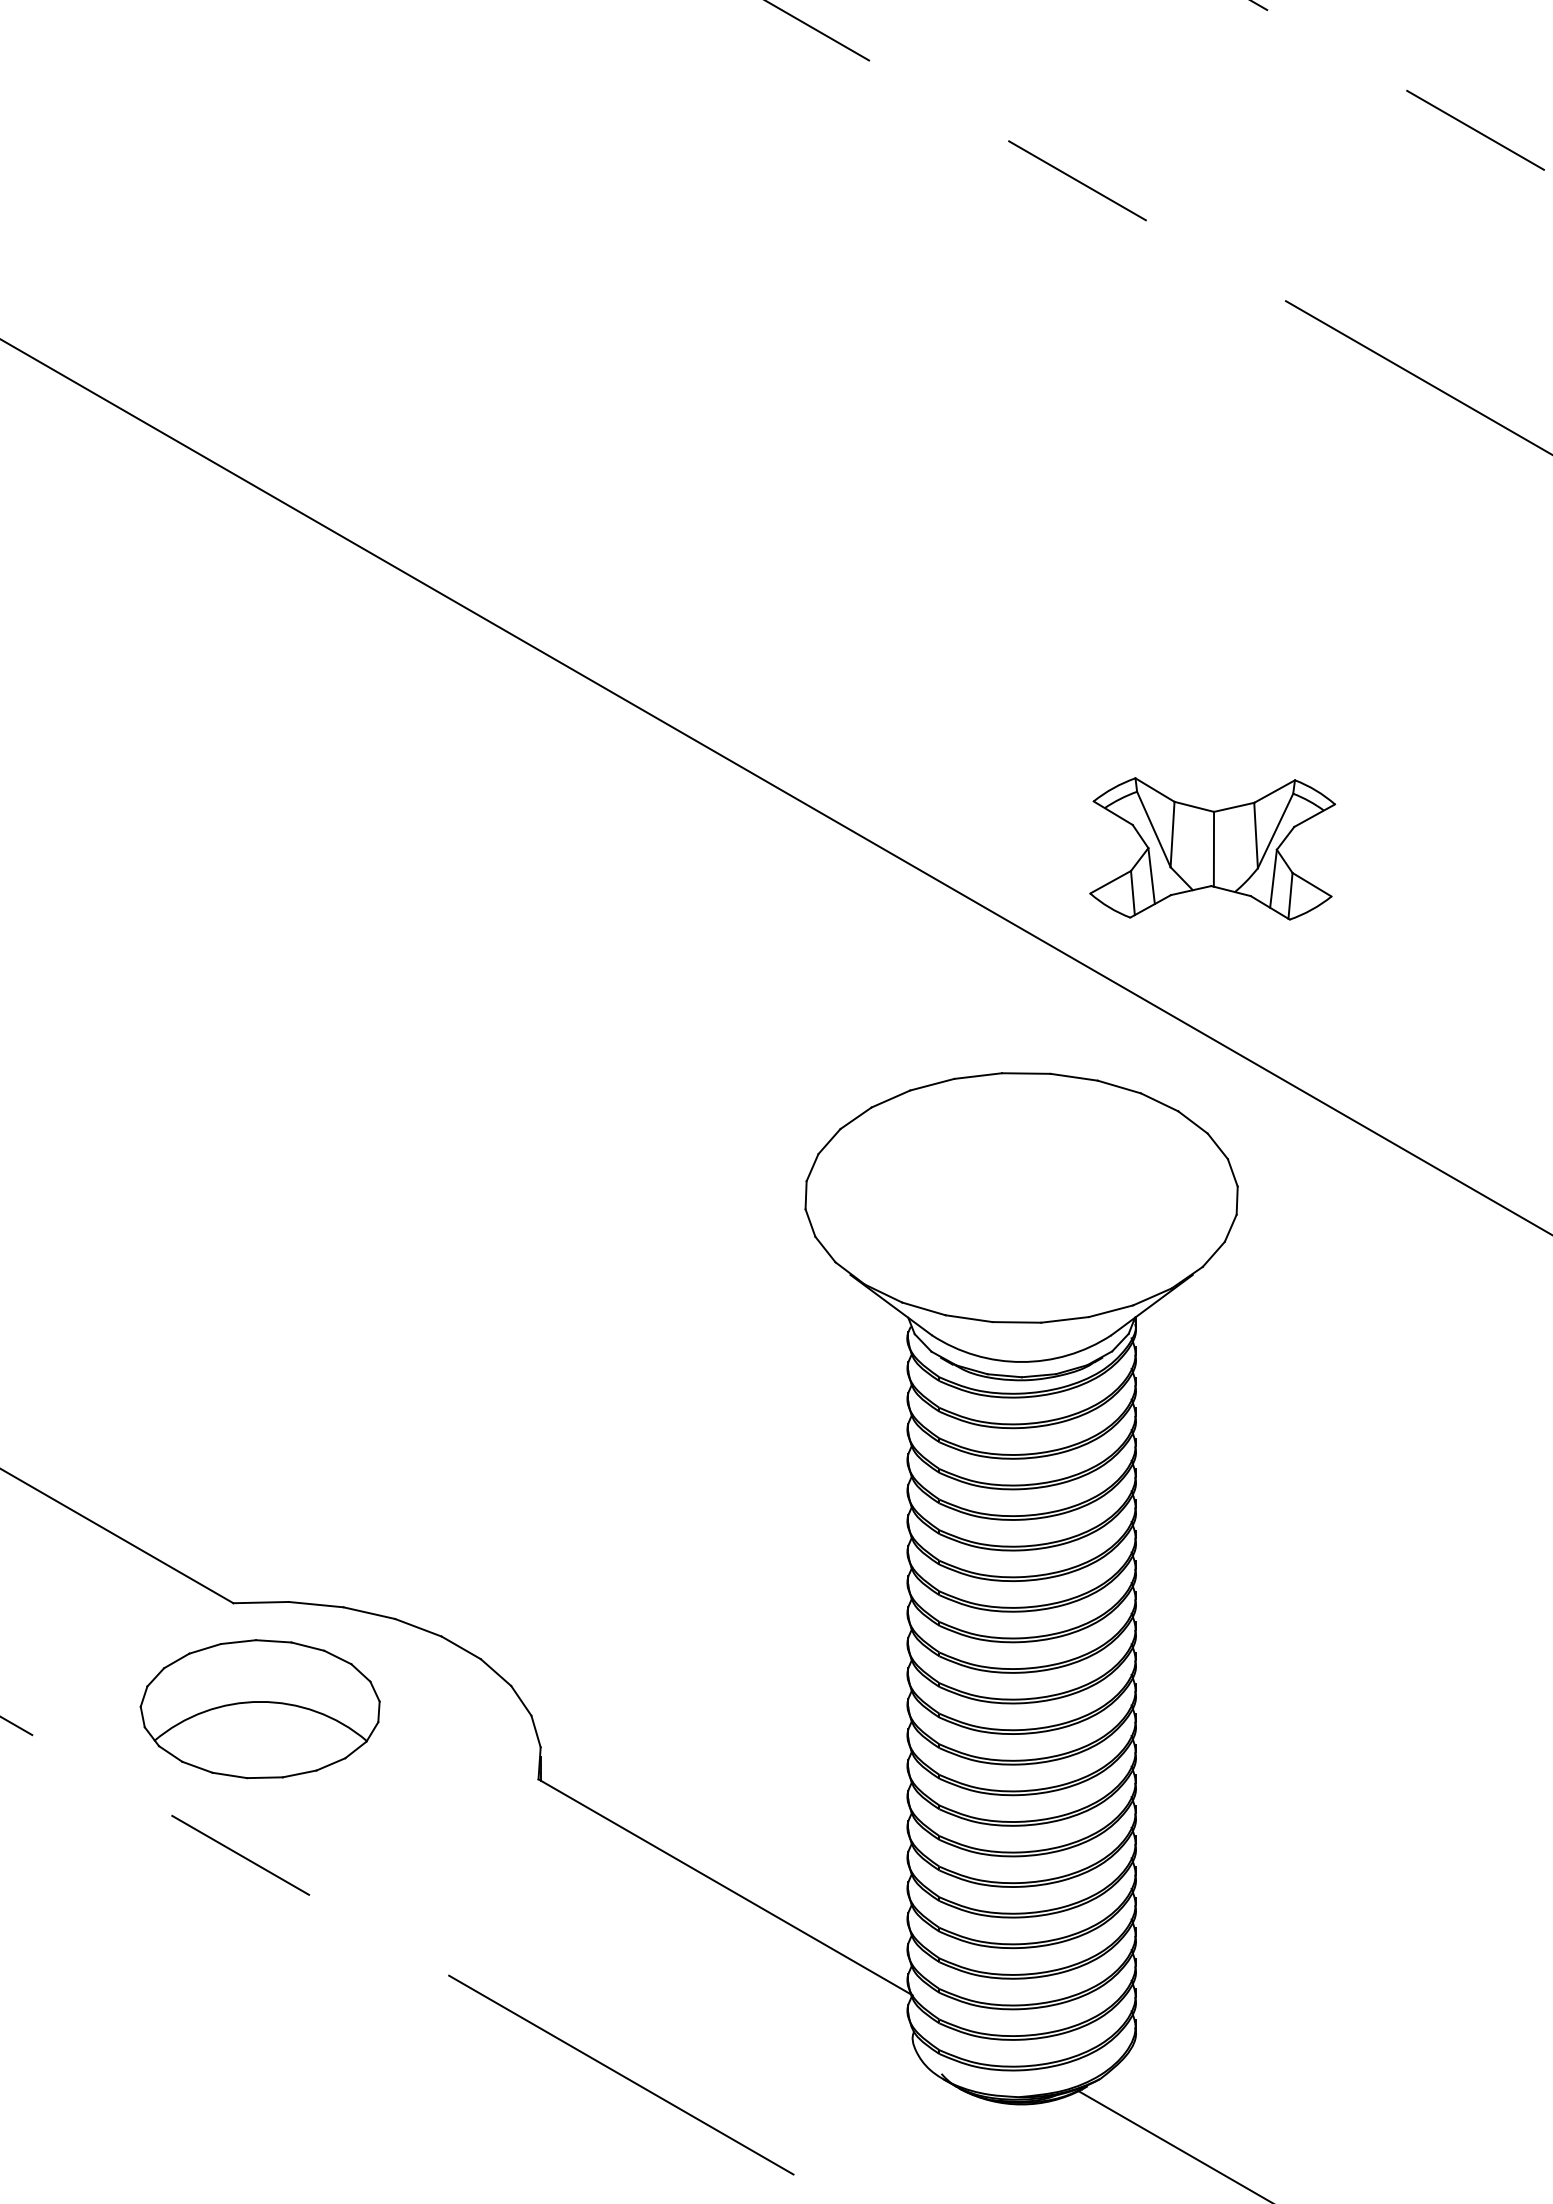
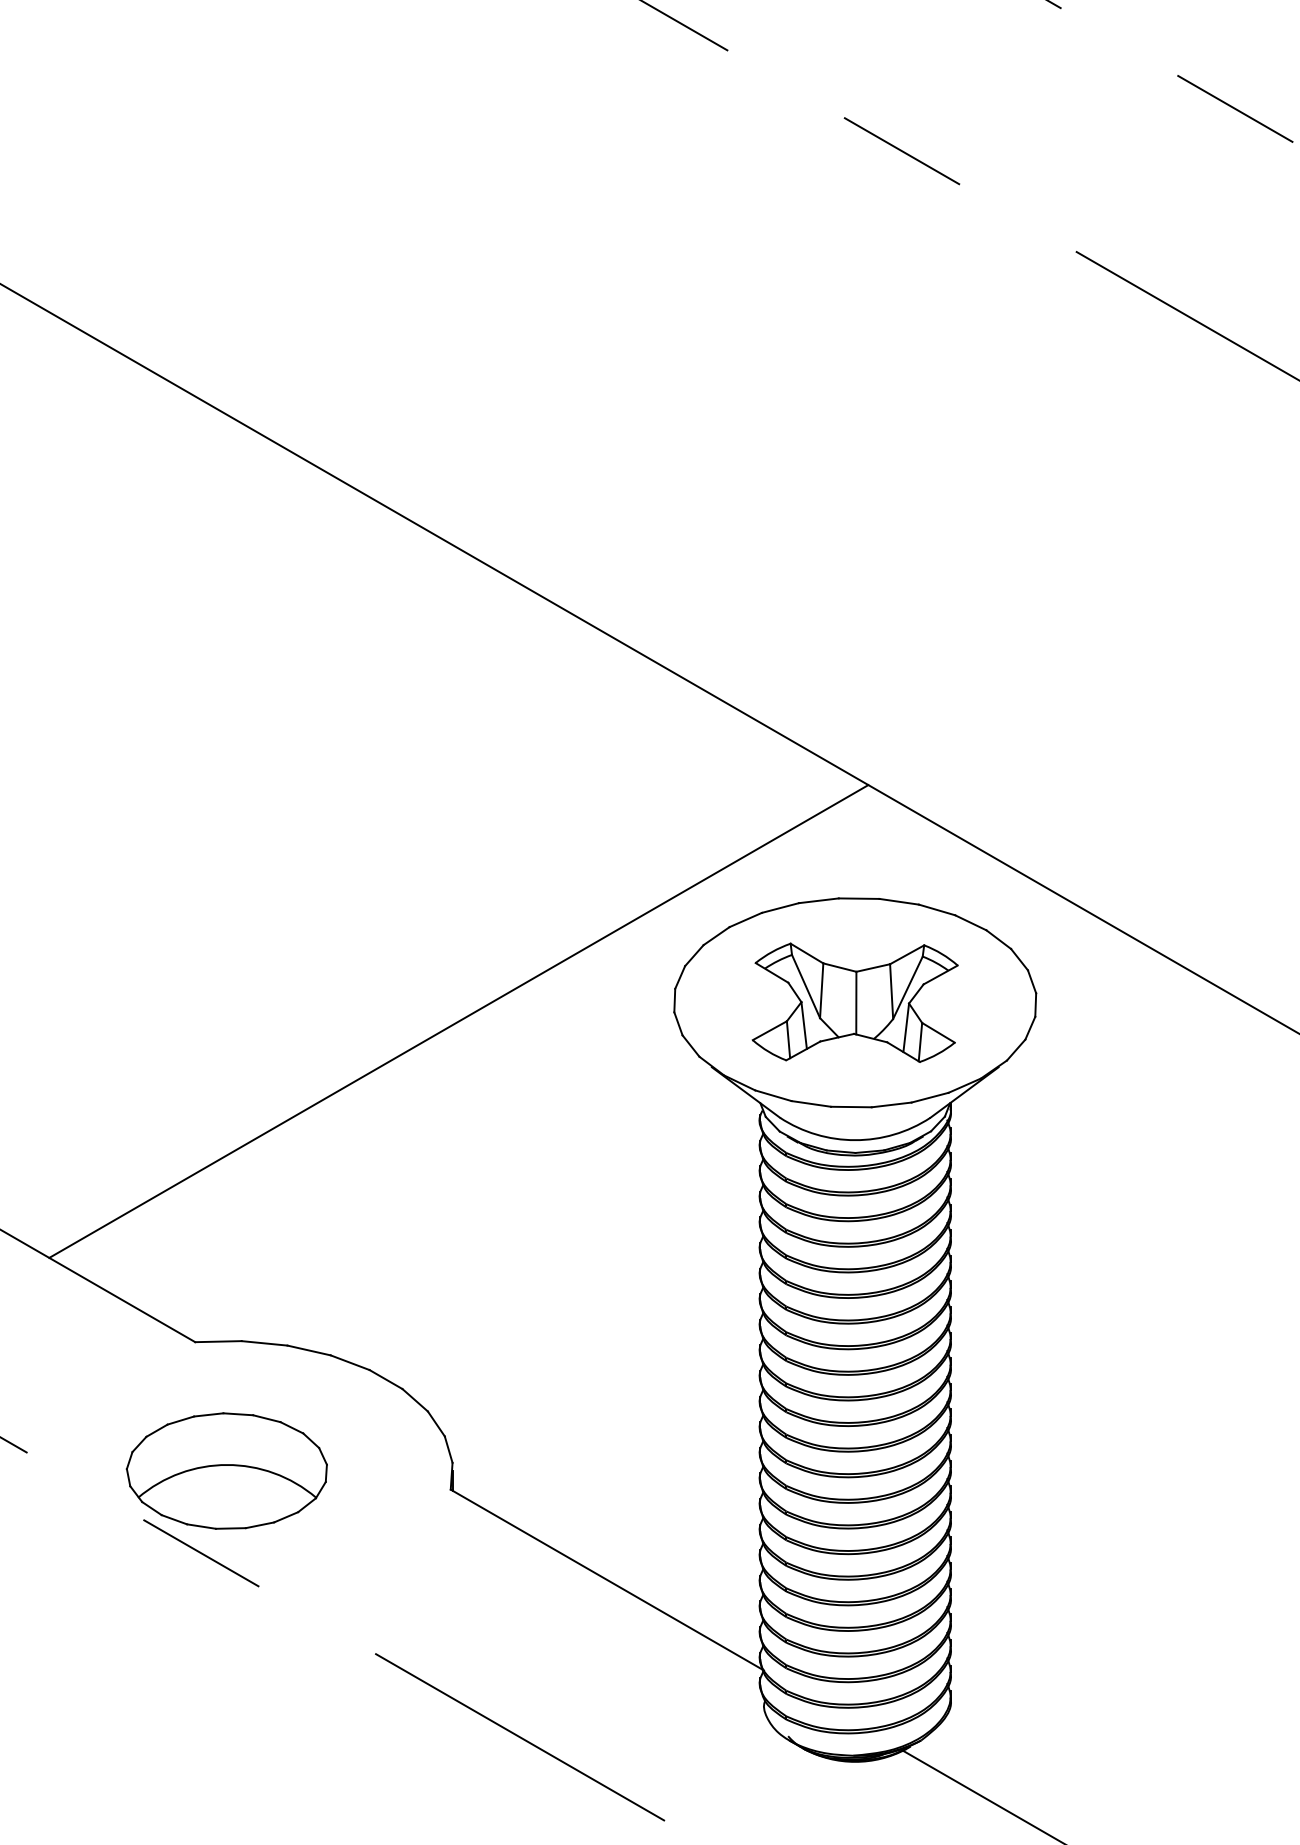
part: (1212, 848) -> (855, 1002), moved
line: (548, 1219) -> (459, 1020), added
part: (259, 1709) -> (226, 1471), moved

